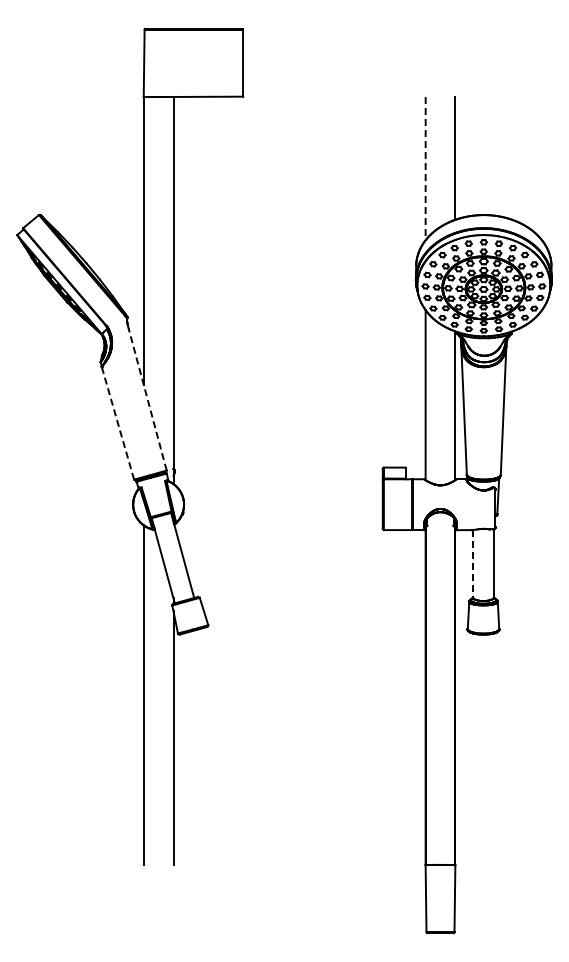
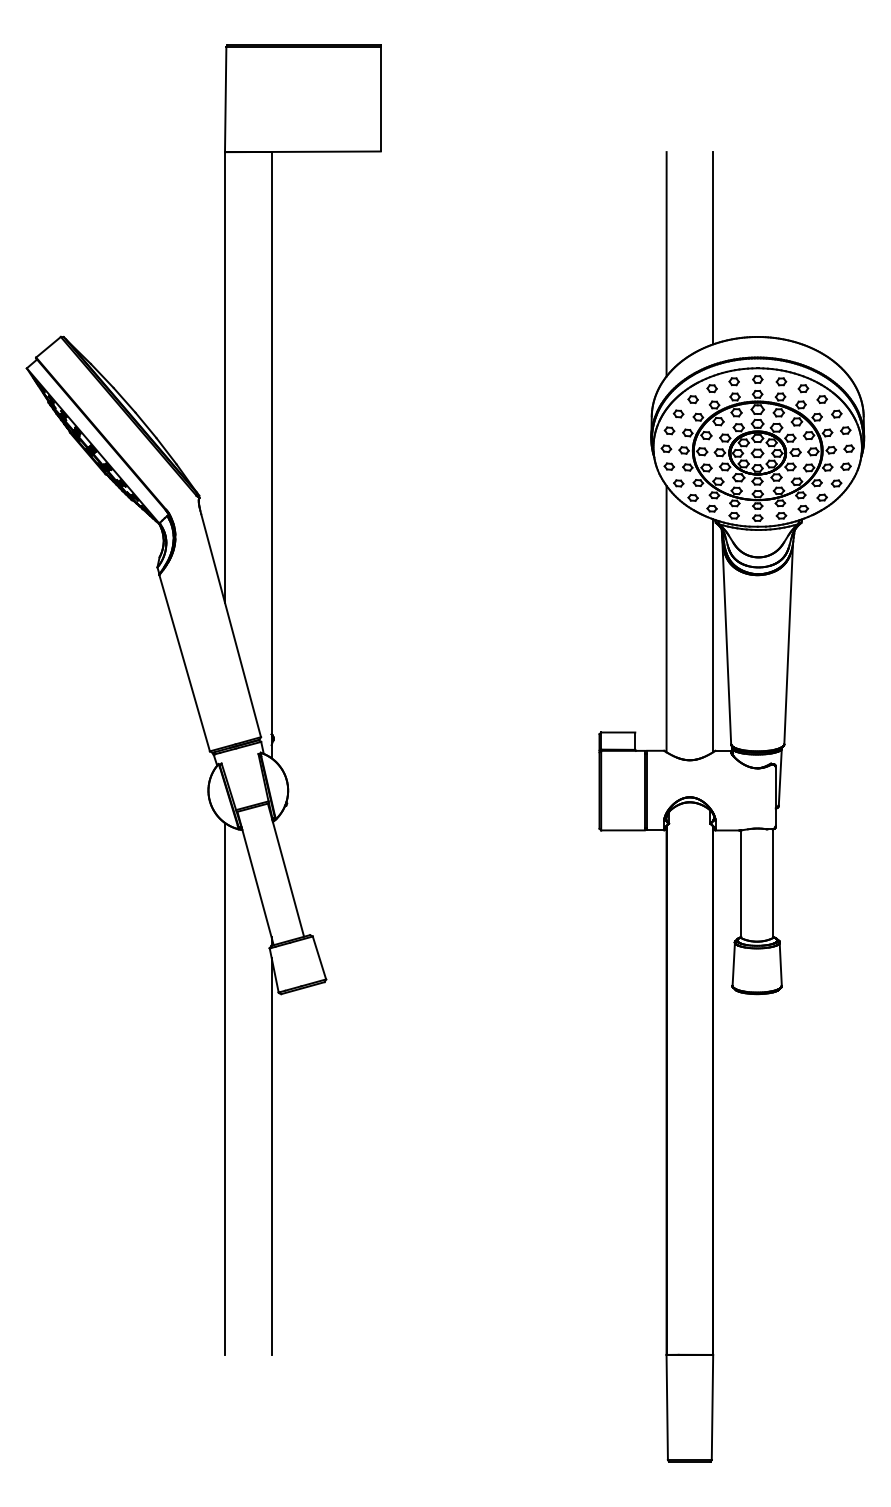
line: (425, 168) -> (666, 264), dashed -> solid
line: (147, 399) -> (230, 625), dashed -> solid
line: (117, 423) -> (183, 663), dashed -> solid
line: (473, 565) -> (741, 885), dashed -> solid

